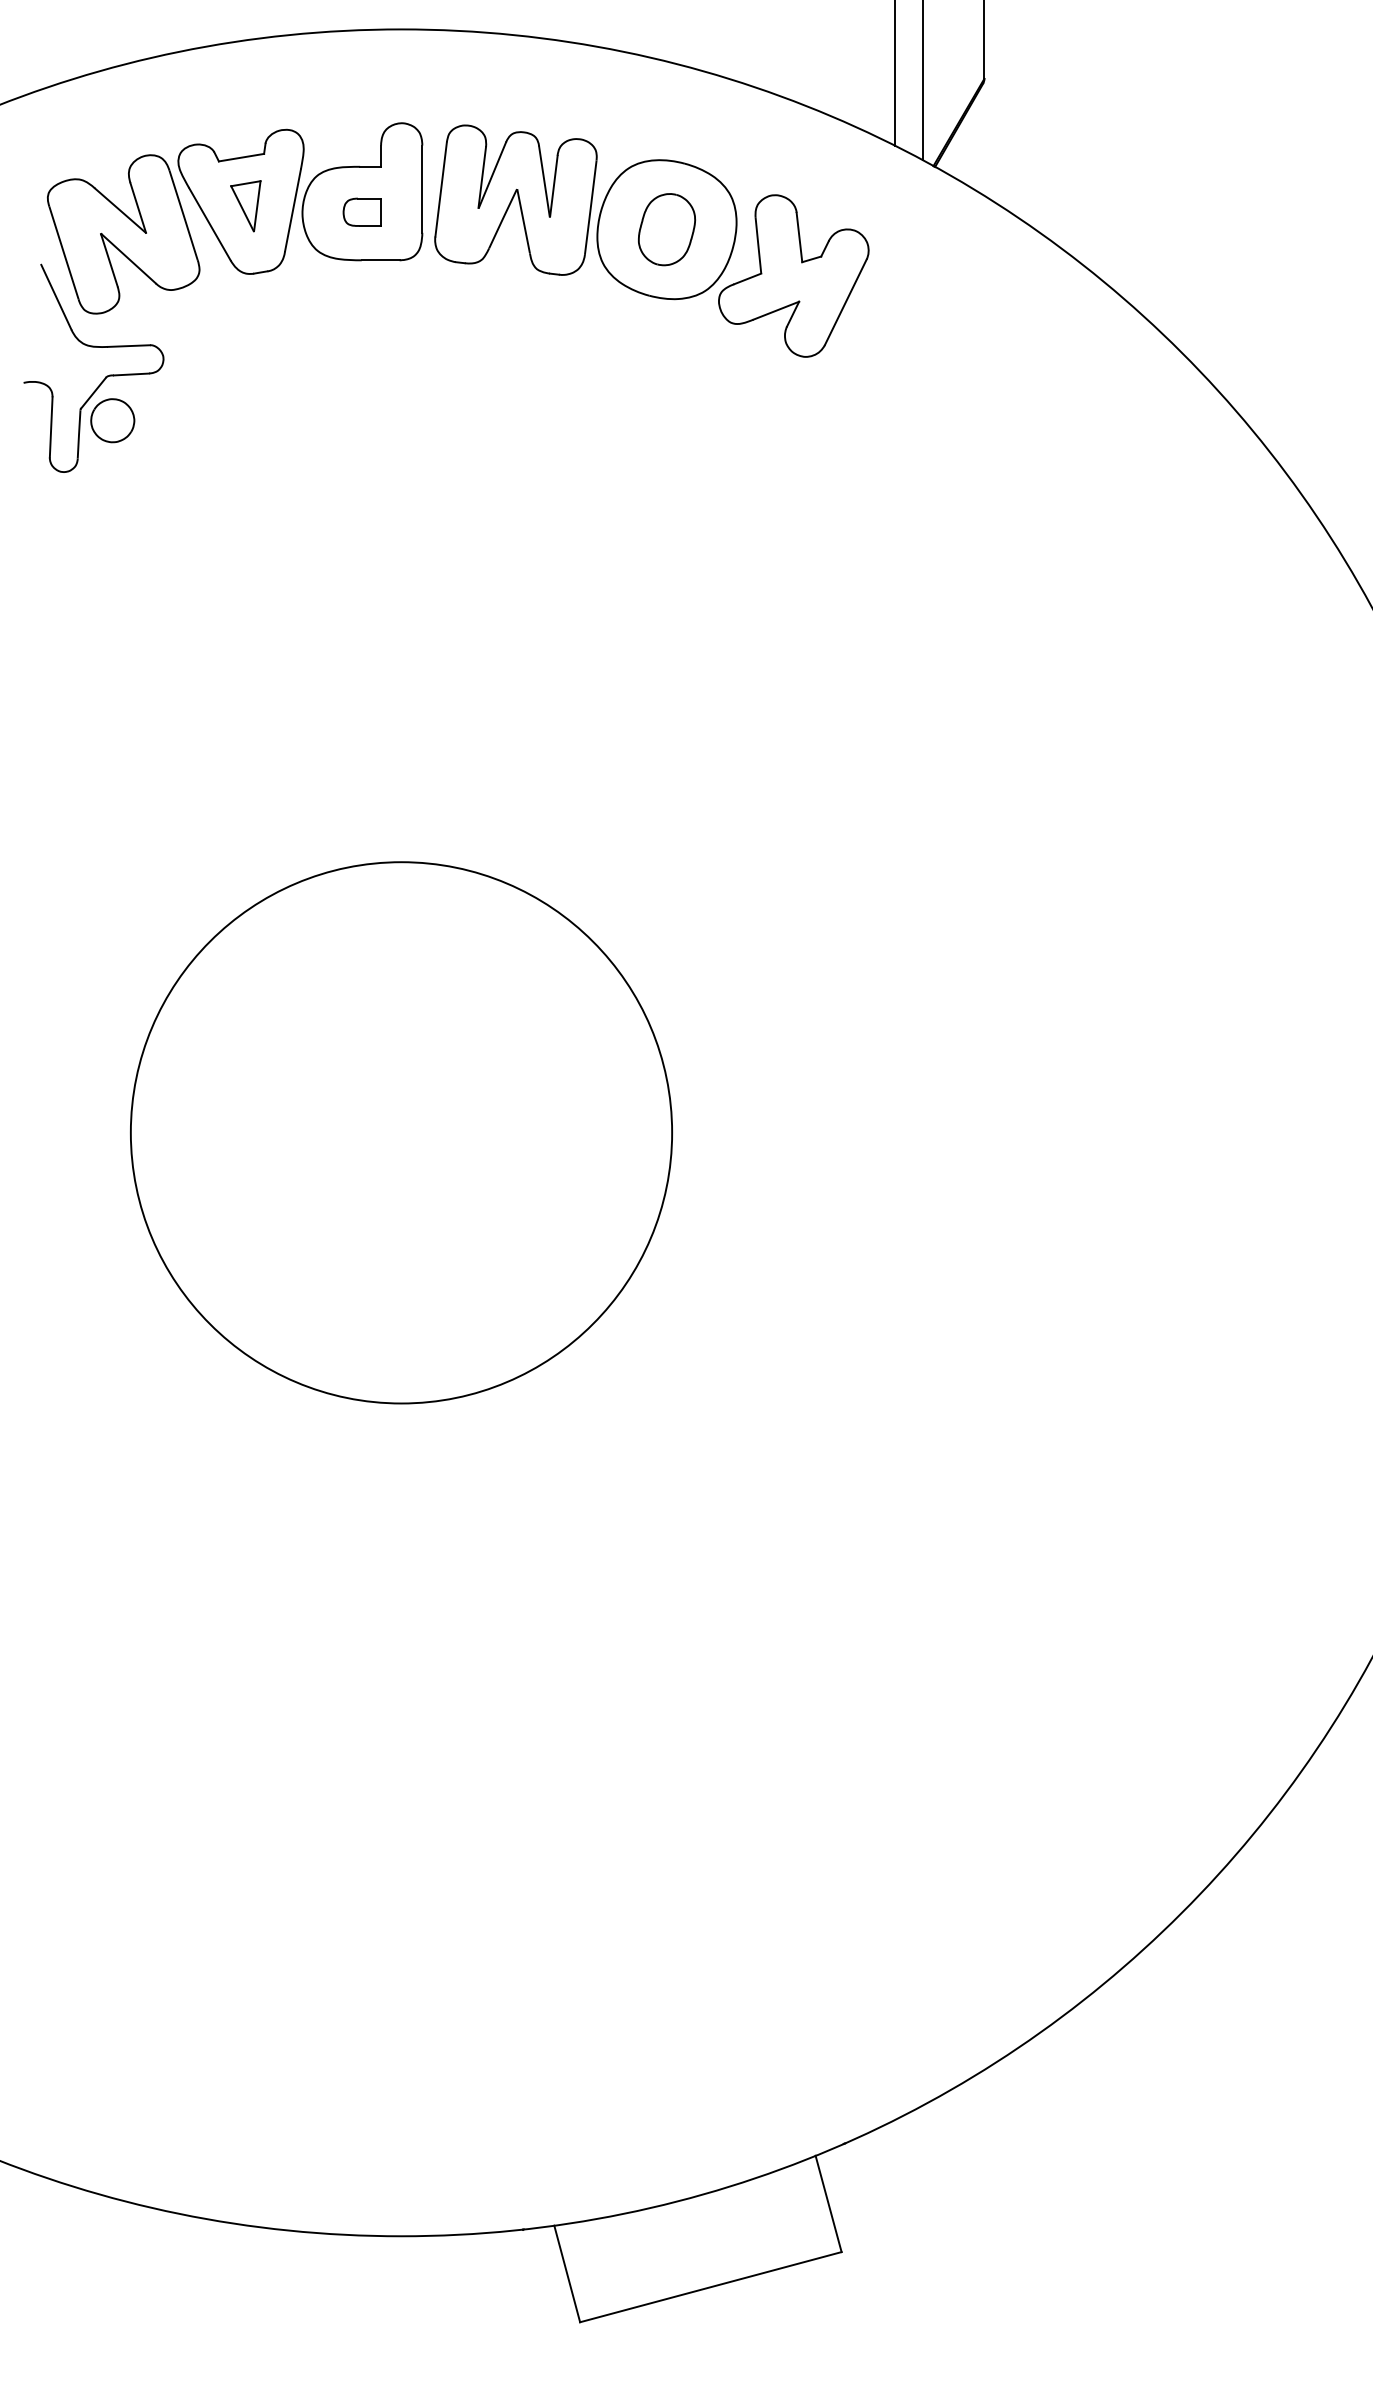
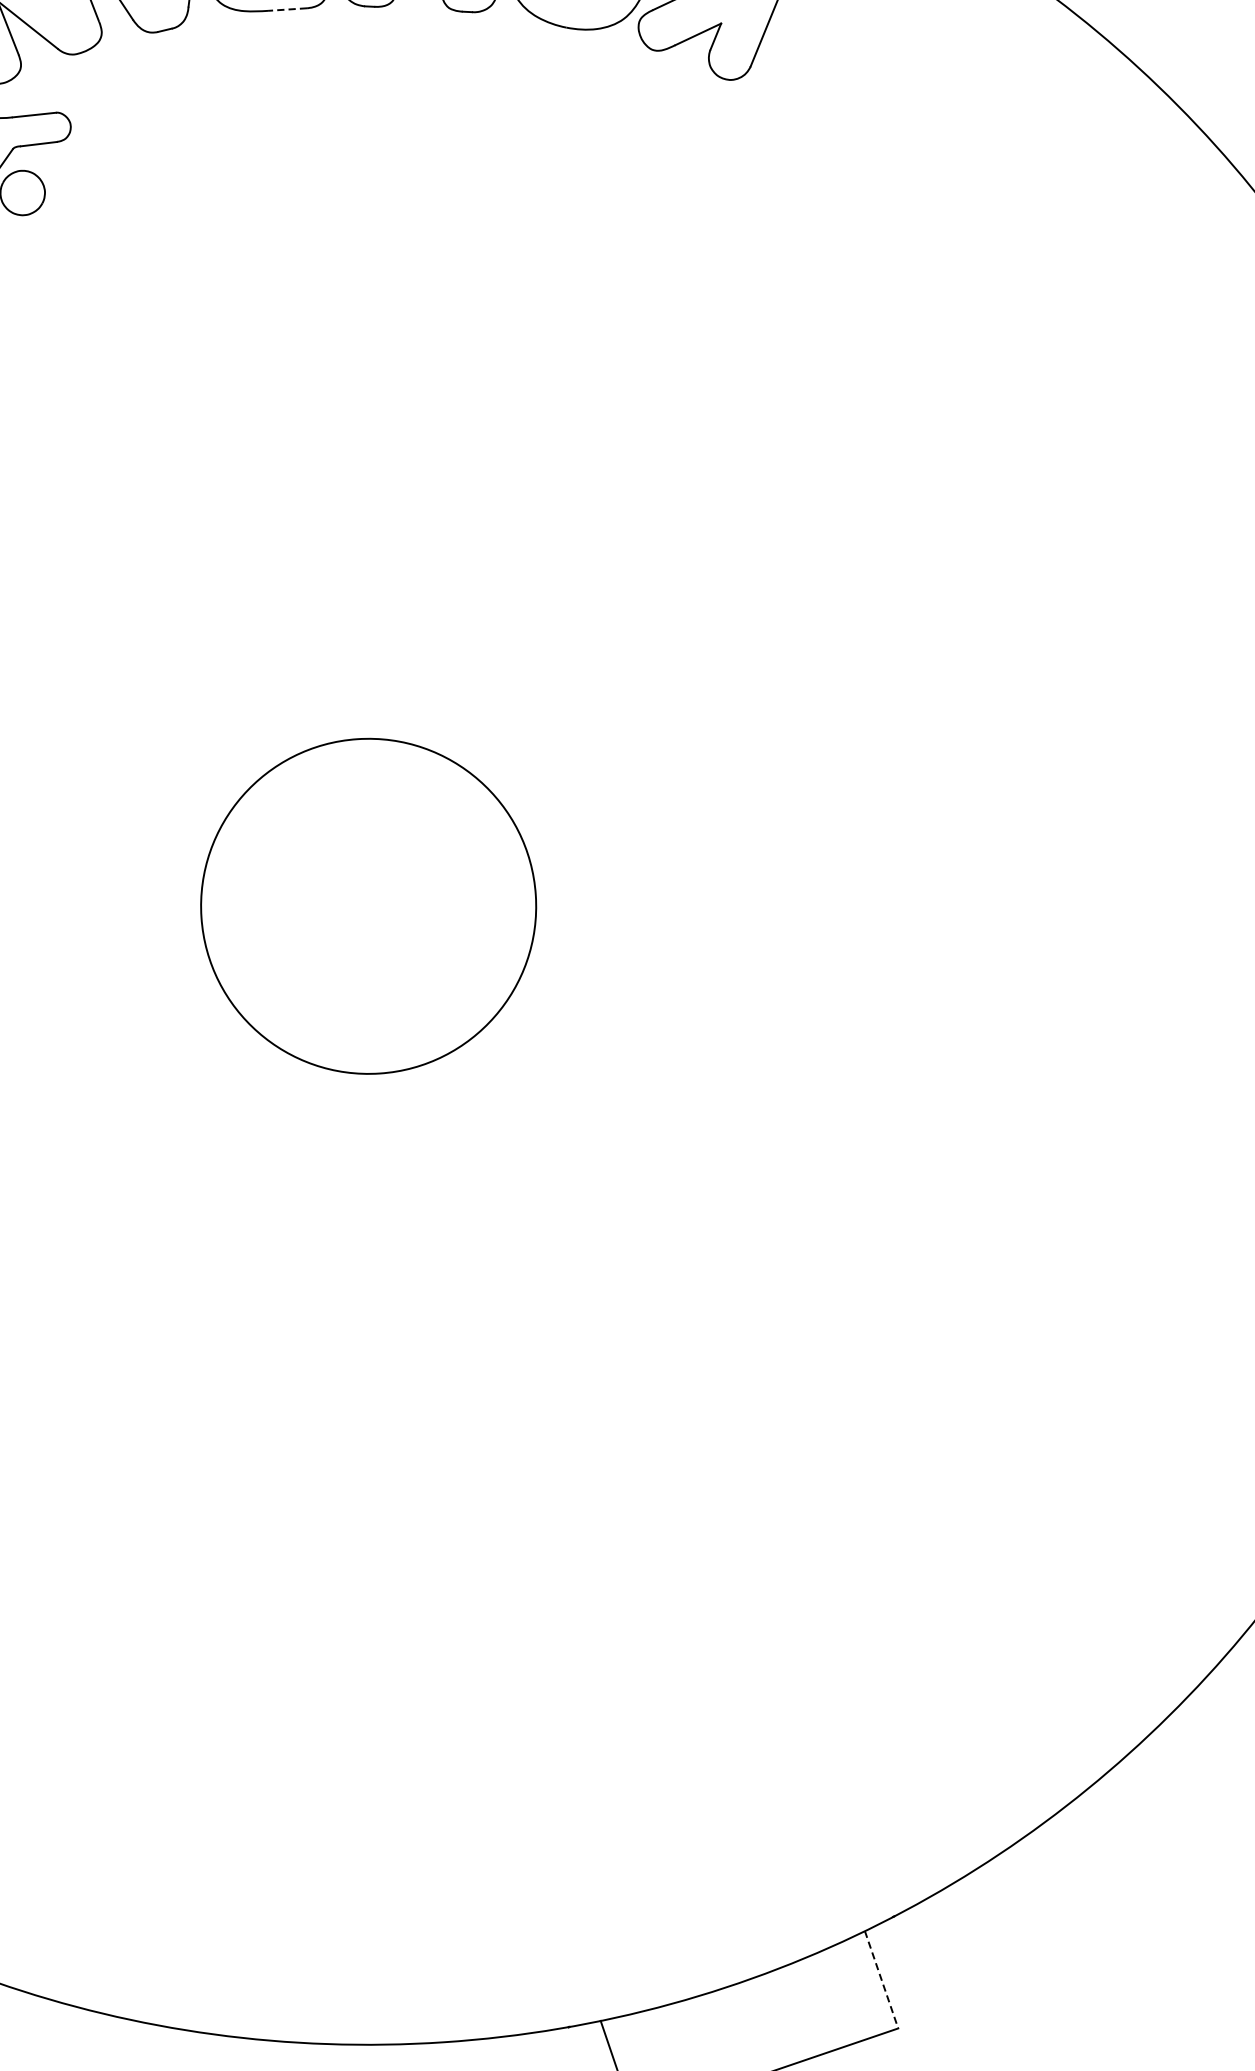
line: (380, 260) -> (287, 9), solid -> dashed
circle: (401, 1132) -> (368, 906), size x0.6
line: (828, 2203) -> (881, 1979), solid -> dashed

